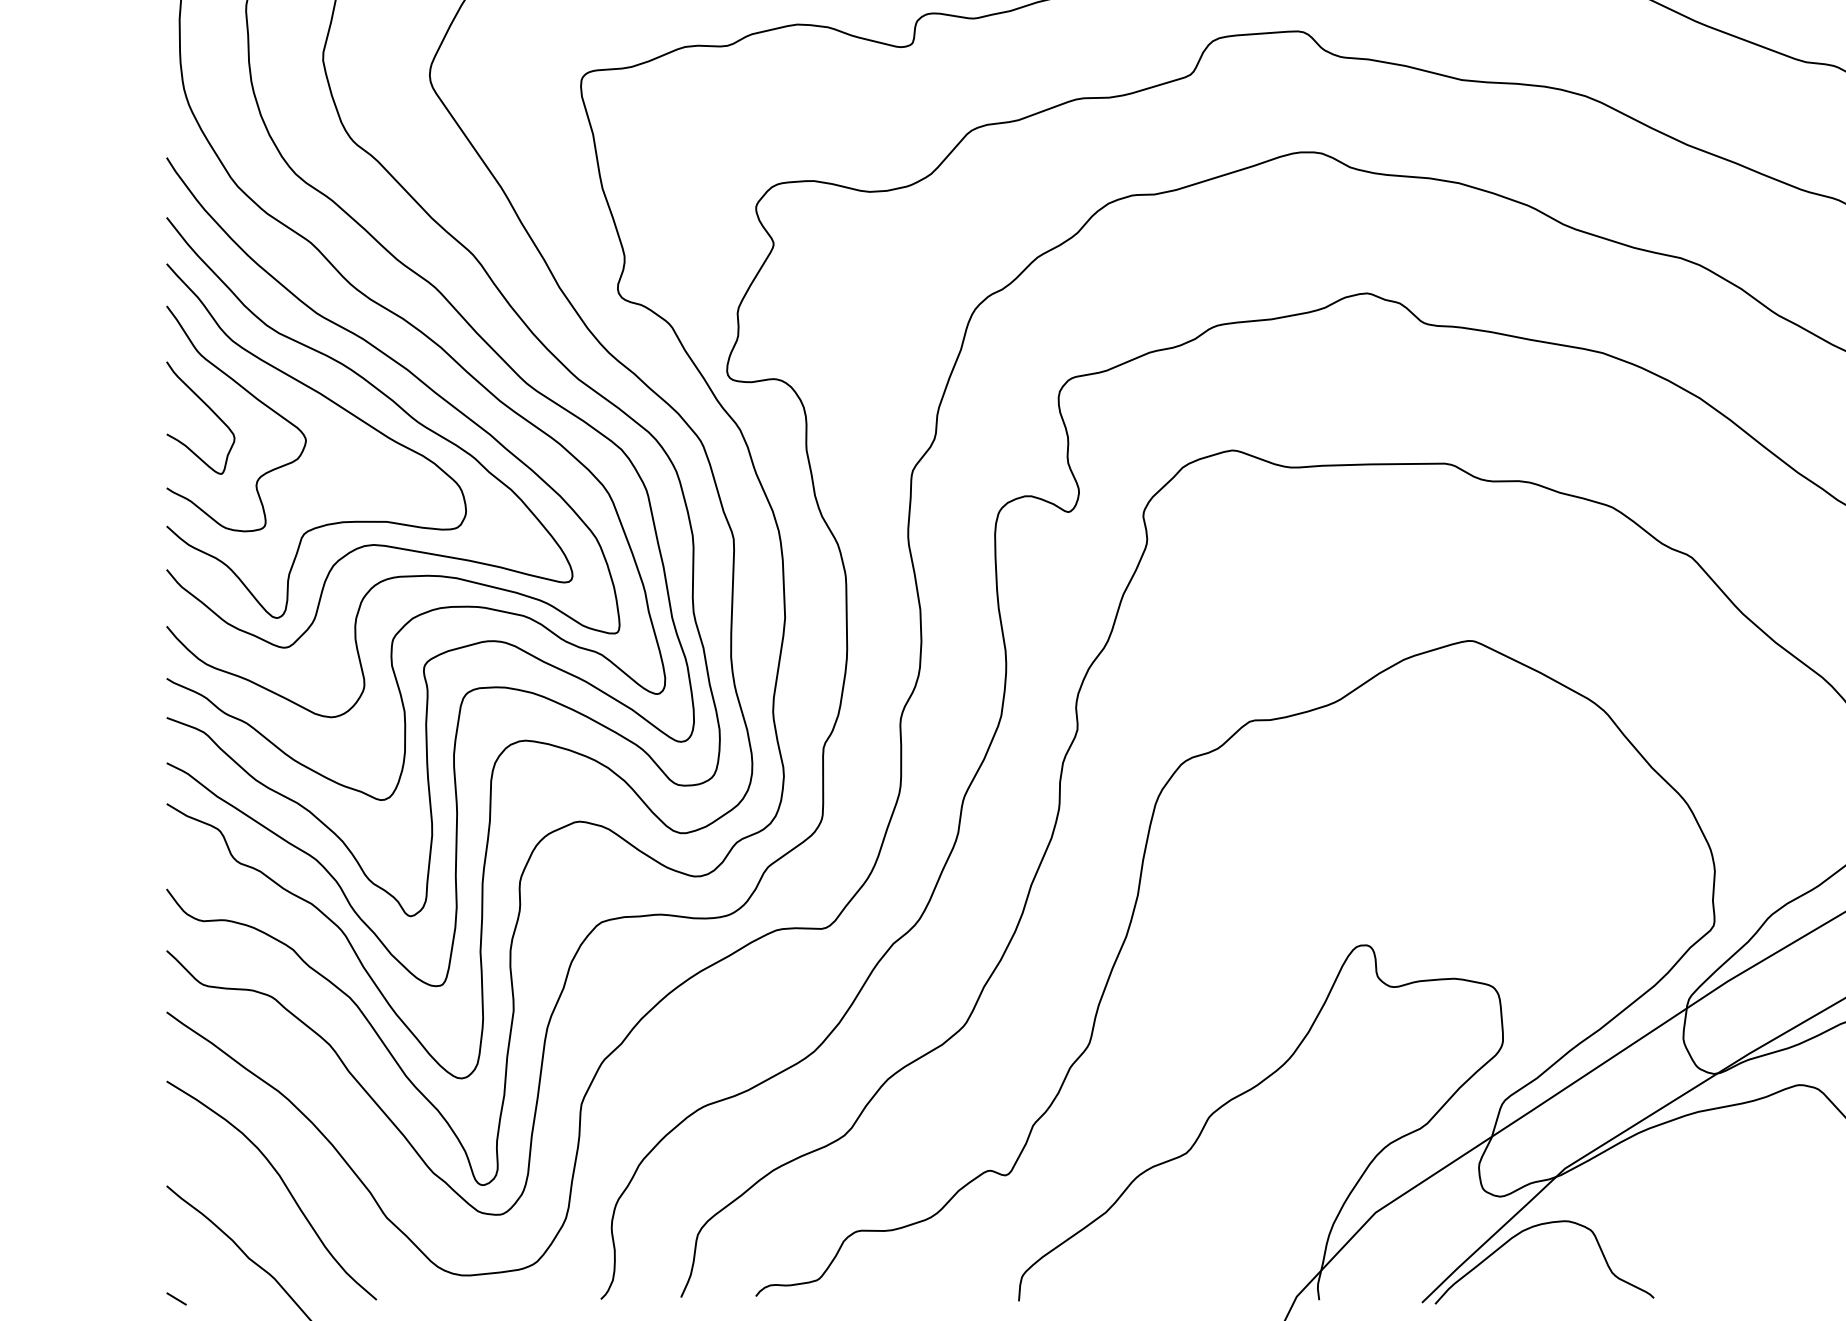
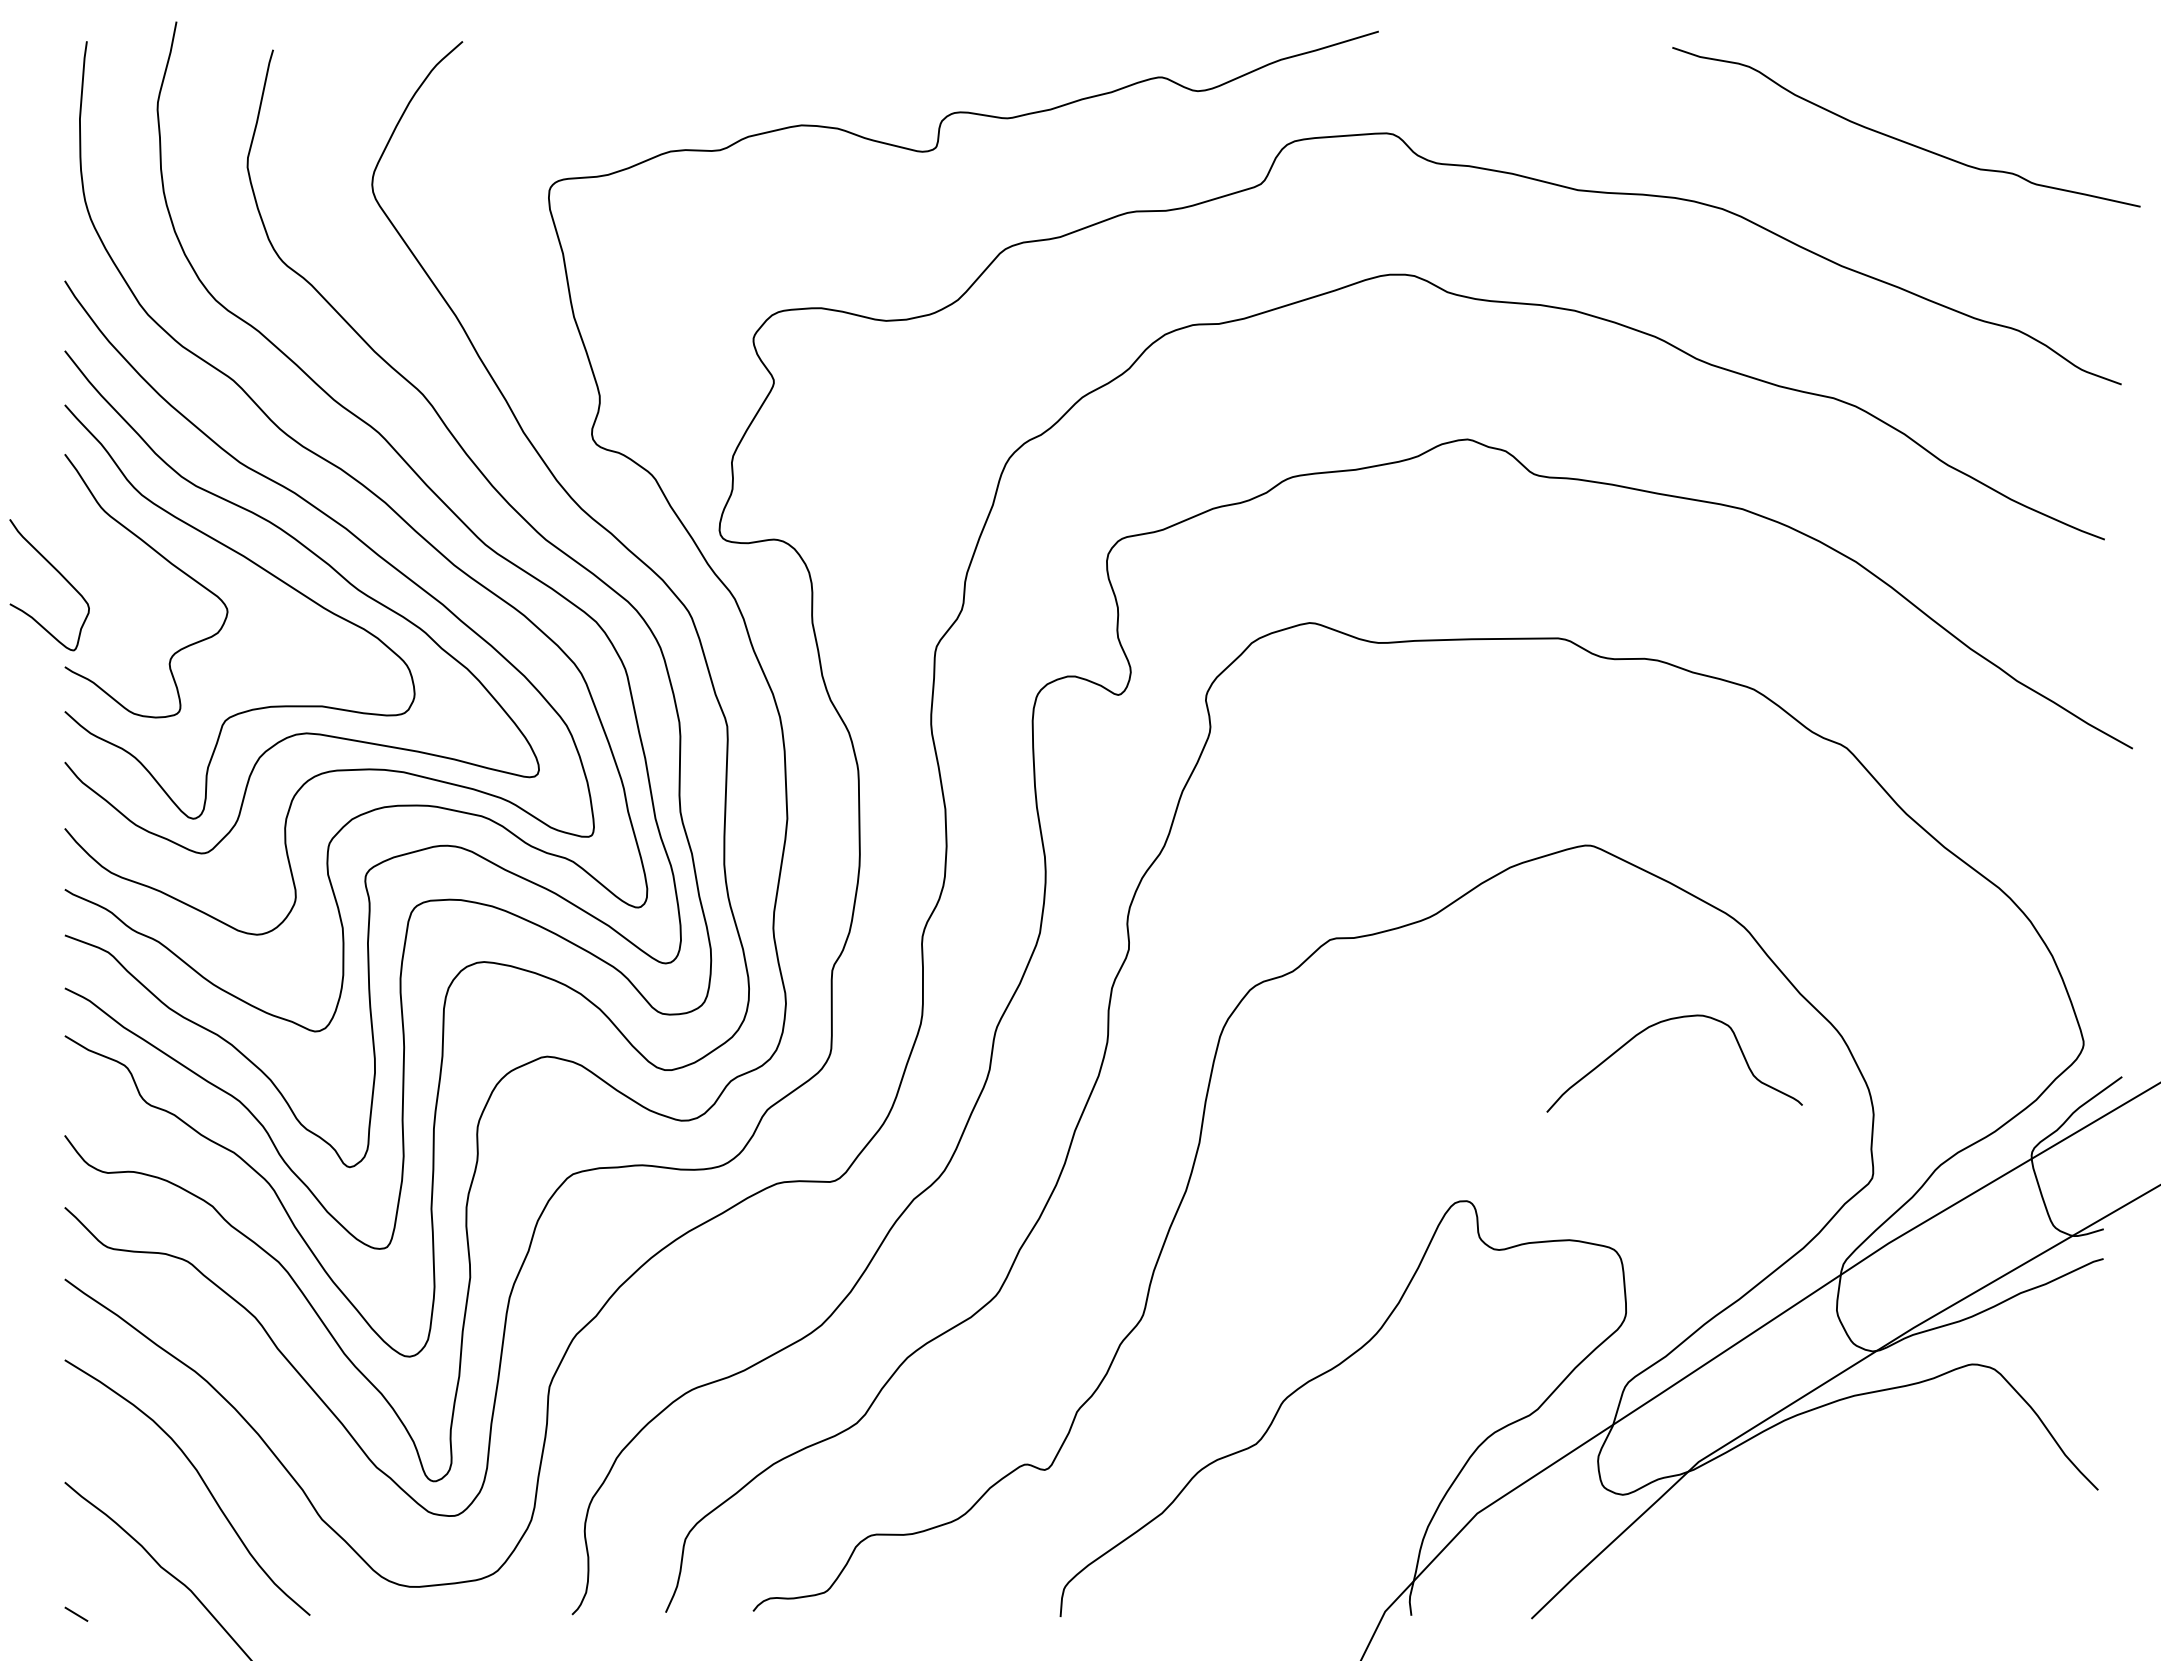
curve: (209, 408) -> (59, 574), moved
curve: (1532, 1228) -> (1660, 1023), moved

